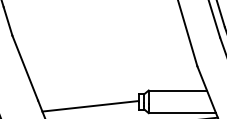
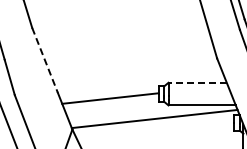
line: (25, 68) -> (45, 60), solid -> dashed
line: (177, 90) -> (197, 82), solid -> dashed

